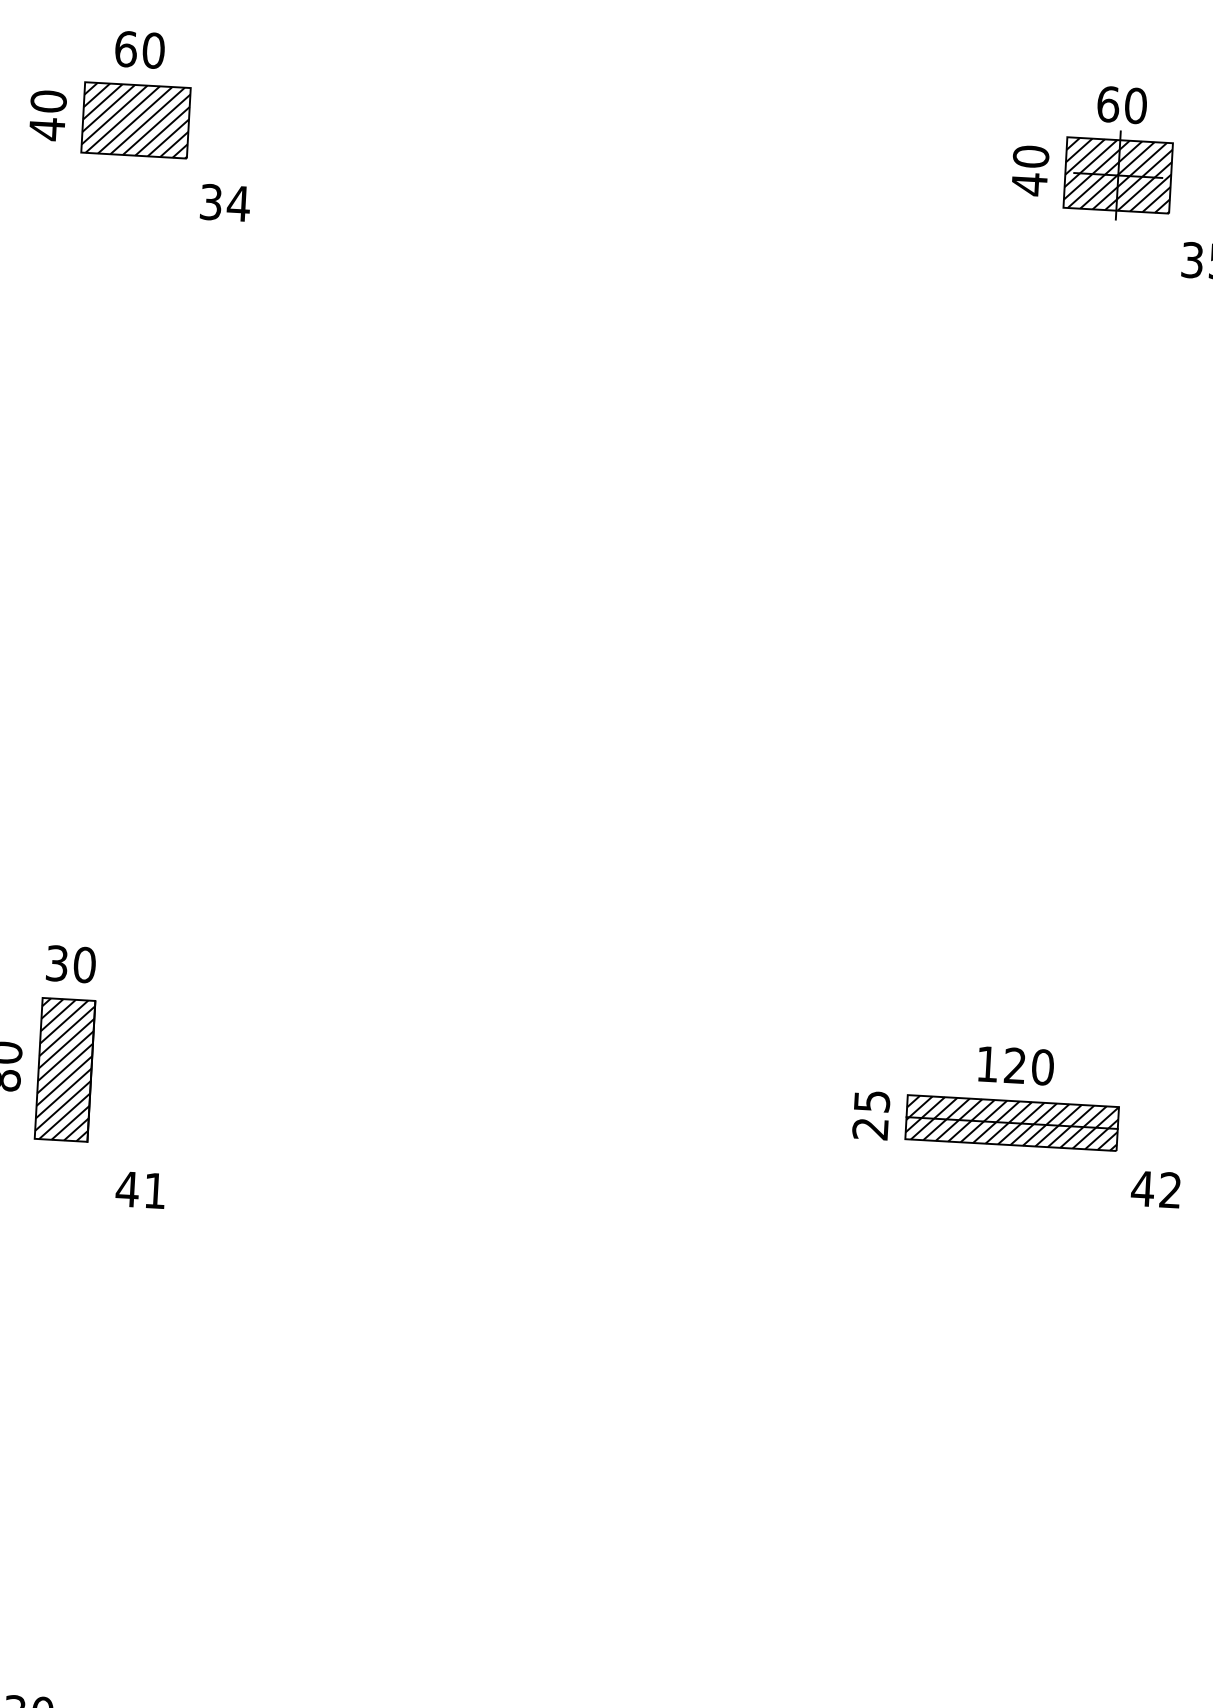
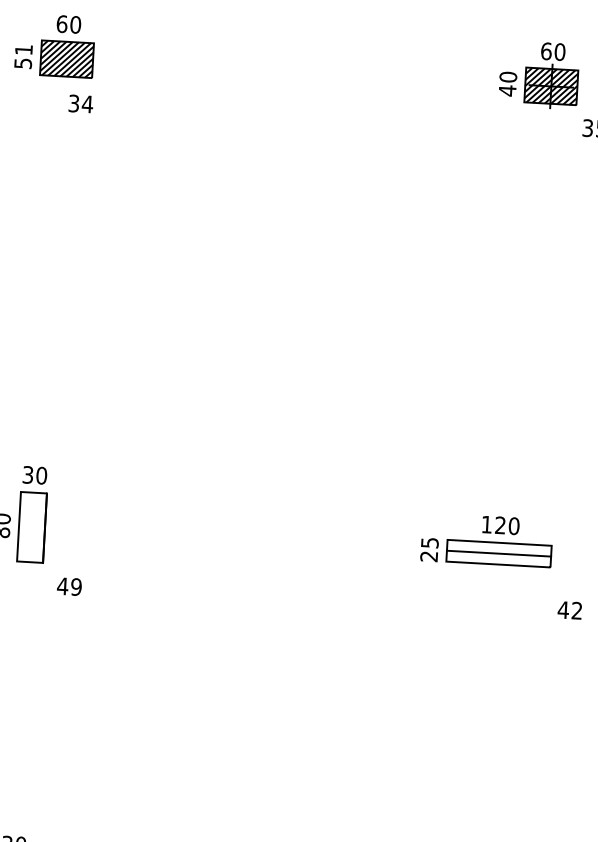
text: (47, 114) -> (23, 56), 40 -> 51
text: (224, 201) -> (80, 103), moved
hatch: (64, 1069) -> (31, 527), removed
hatch: (1011, 1122) -> (498, 553), removed
text: (155, 1189) -> (76, 586), 41 -> 49
text: (1155, 1189) -> (569, 610), moved

